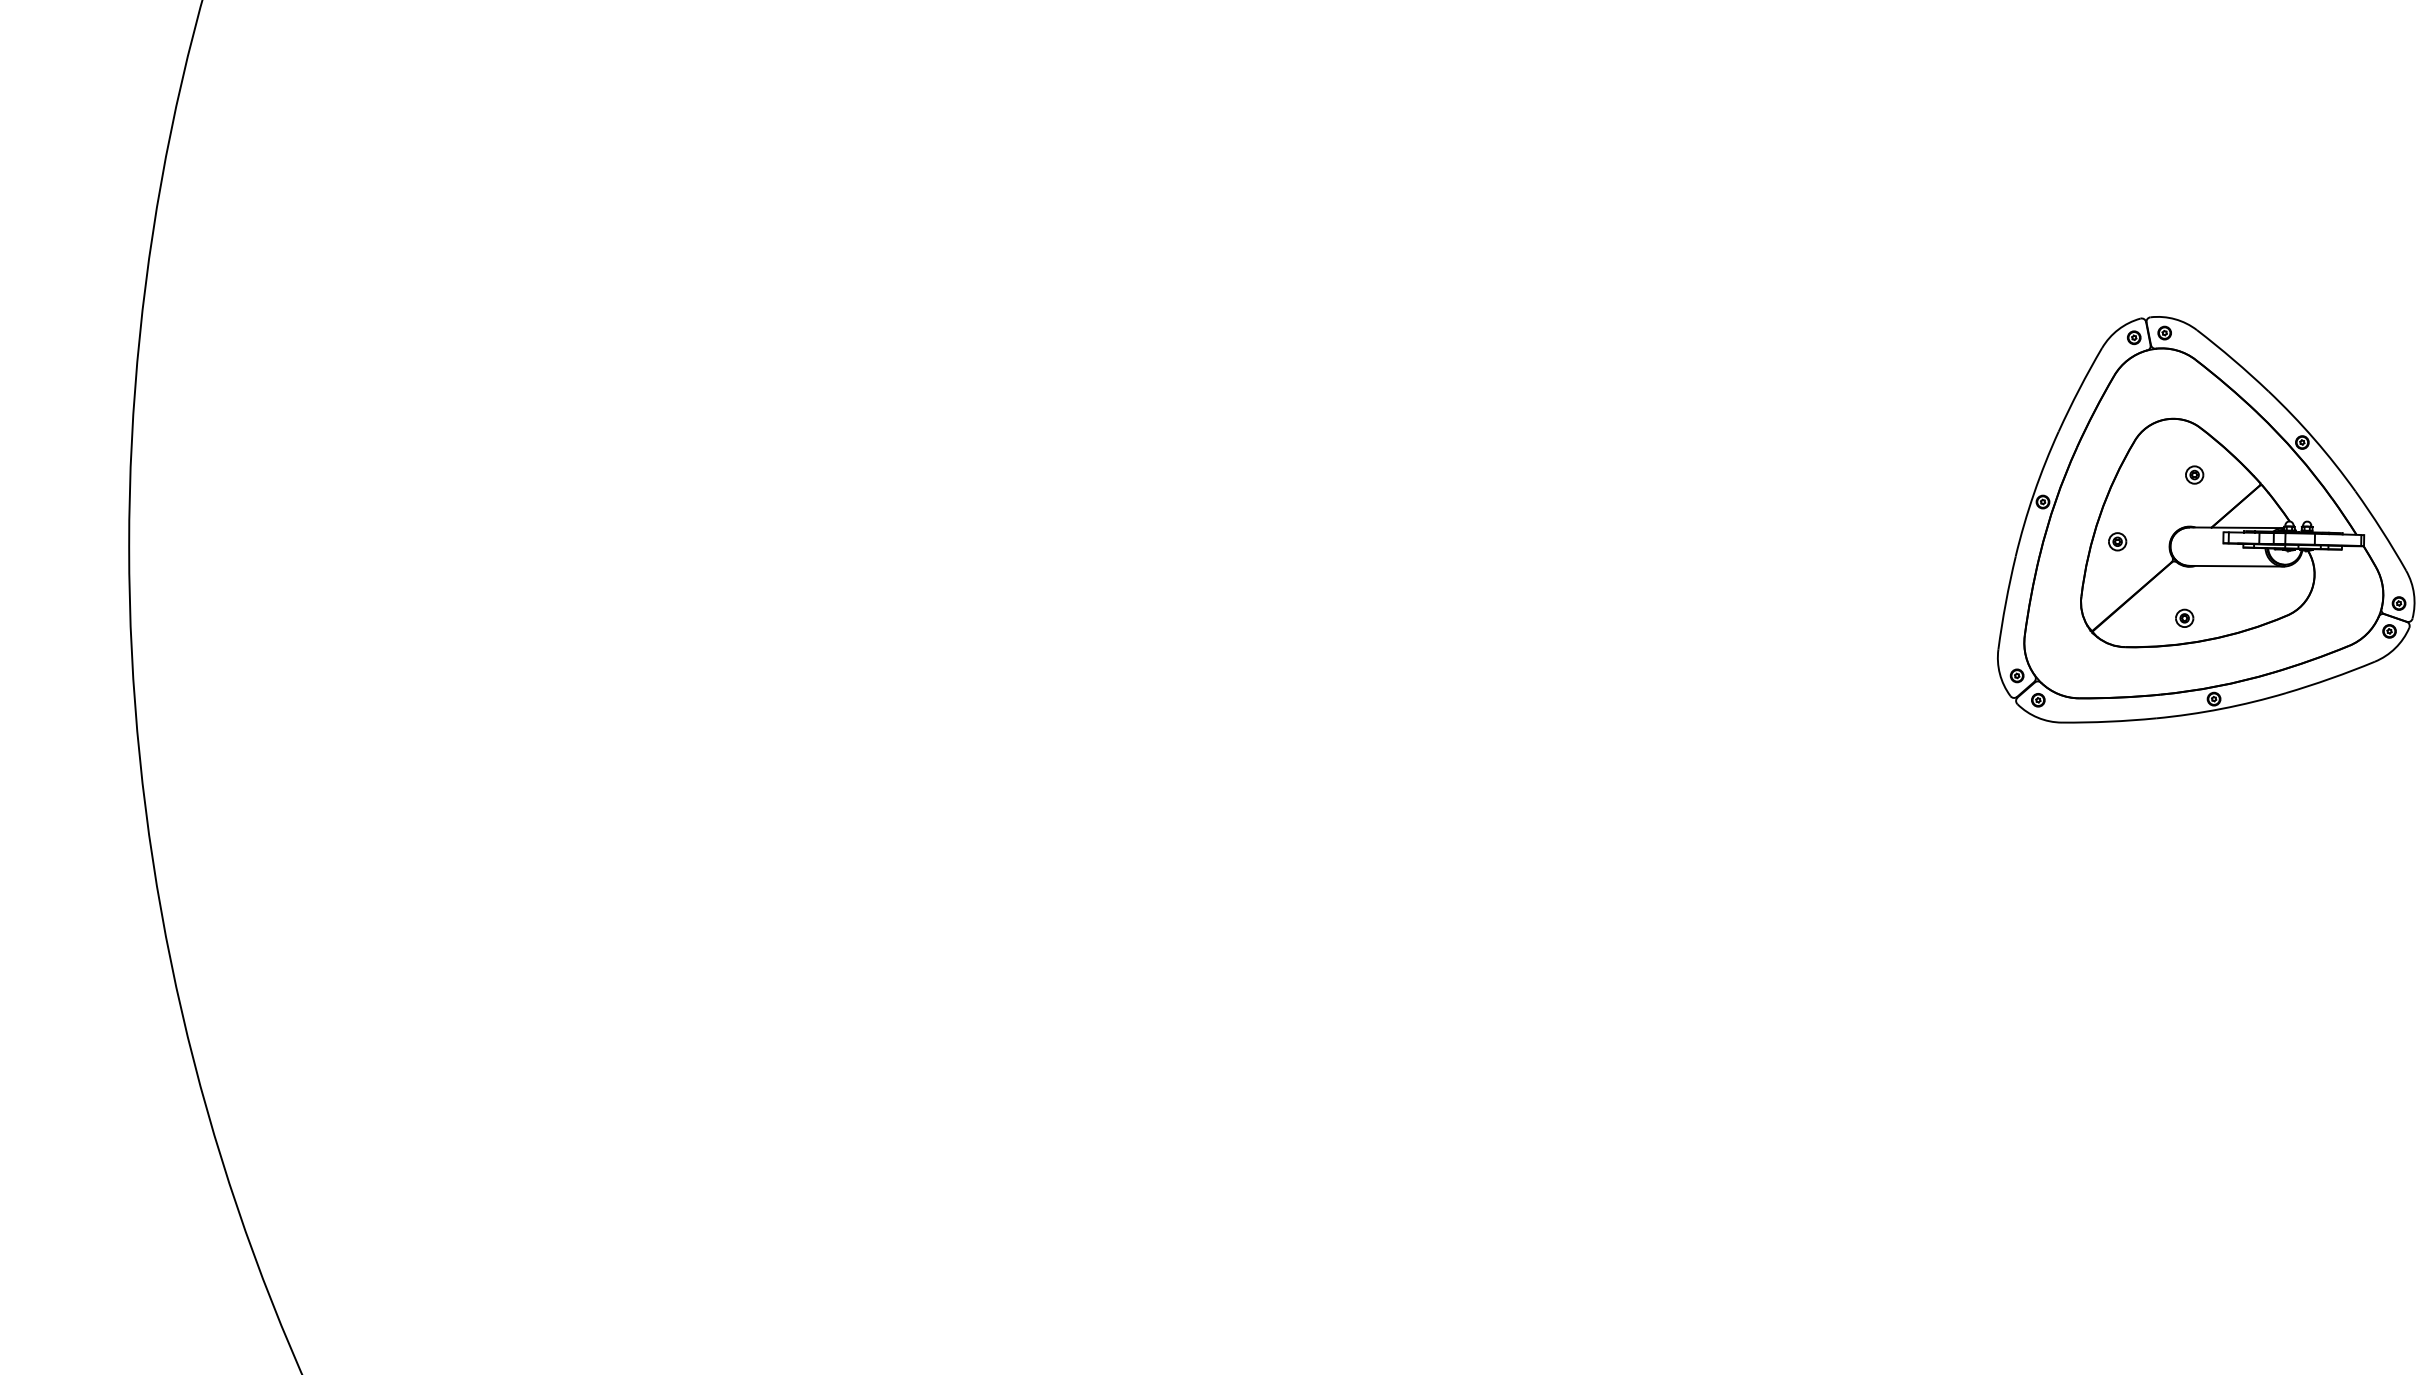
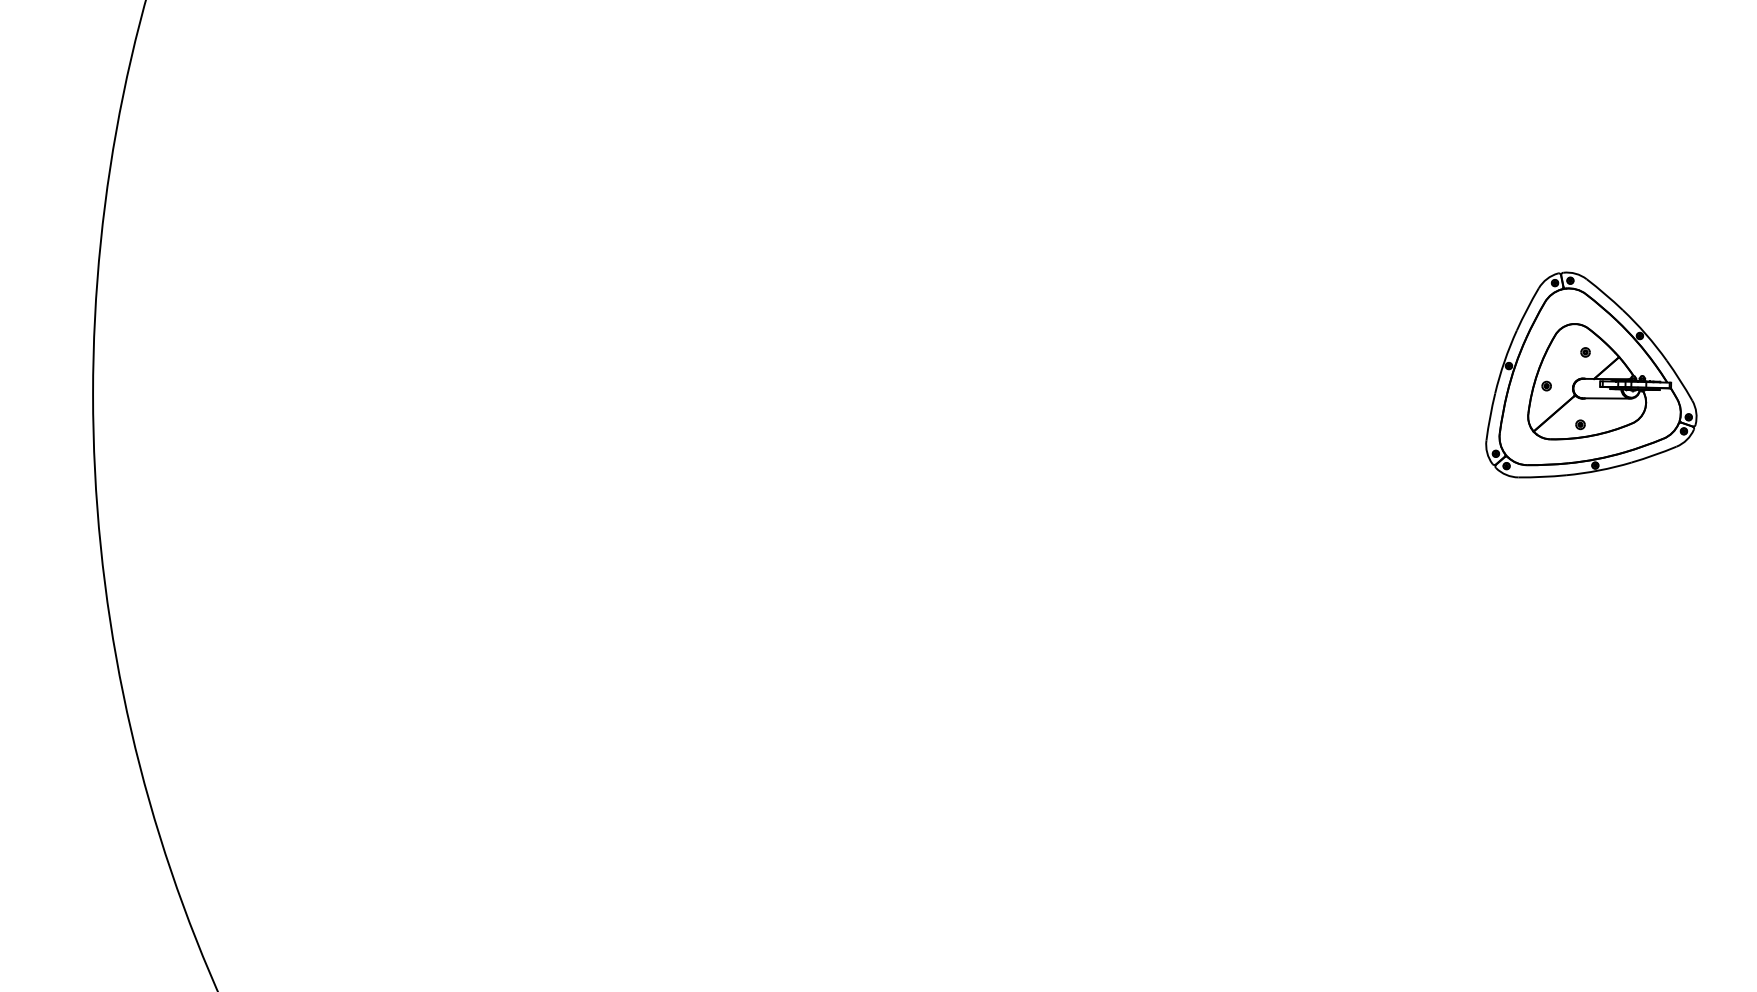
part: (2206, 519) -> (1591, 374), size x0.7

